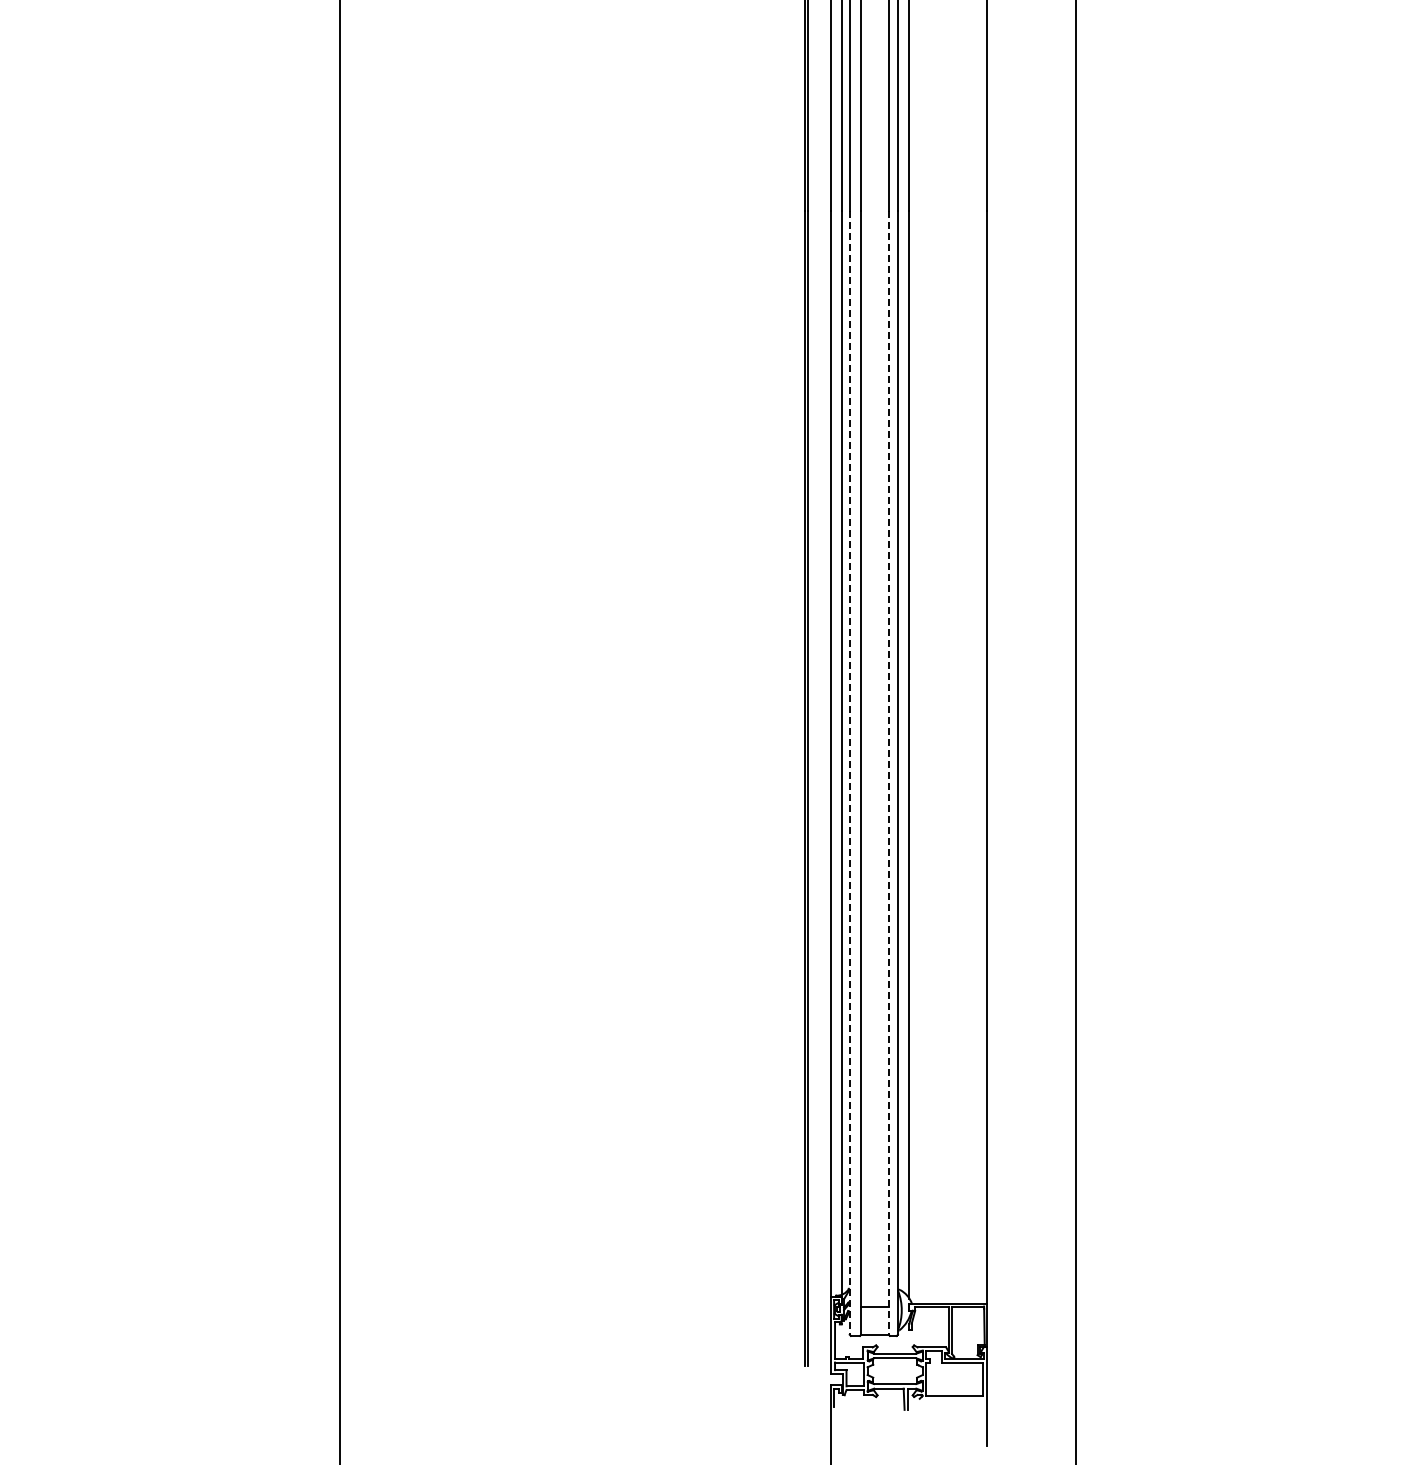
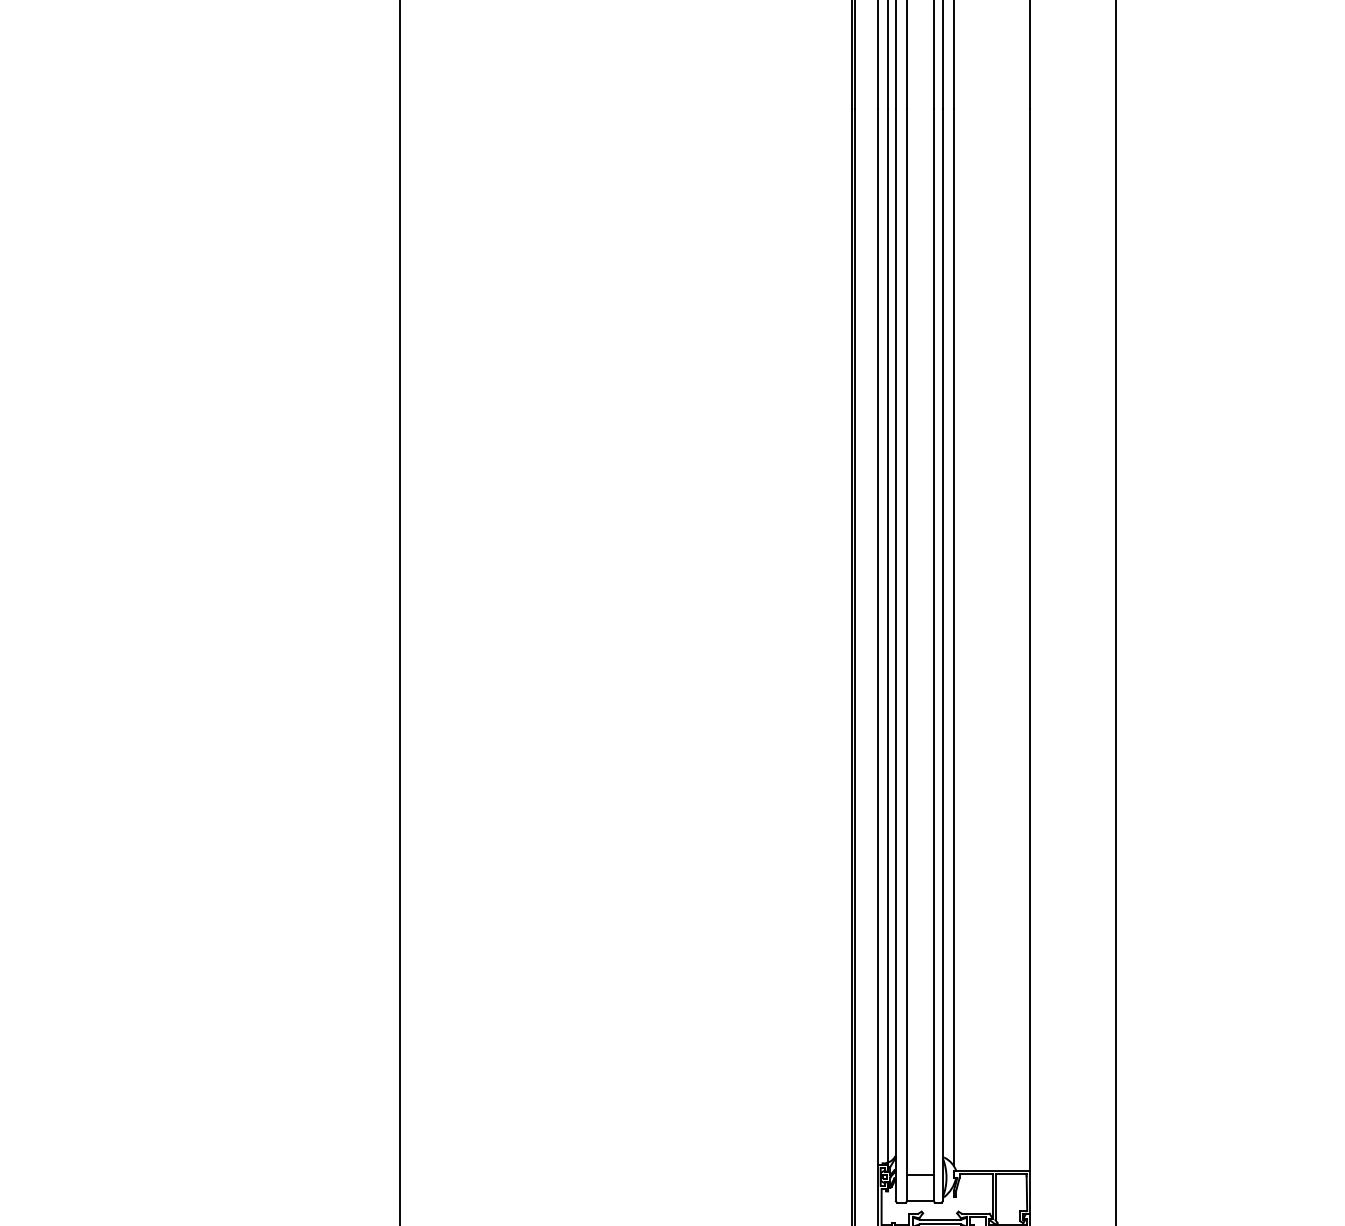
line: (849, 773) -> (895, 655), dashed -> solid
line: (888, 773) -> (933, 655), dashed -> solid

